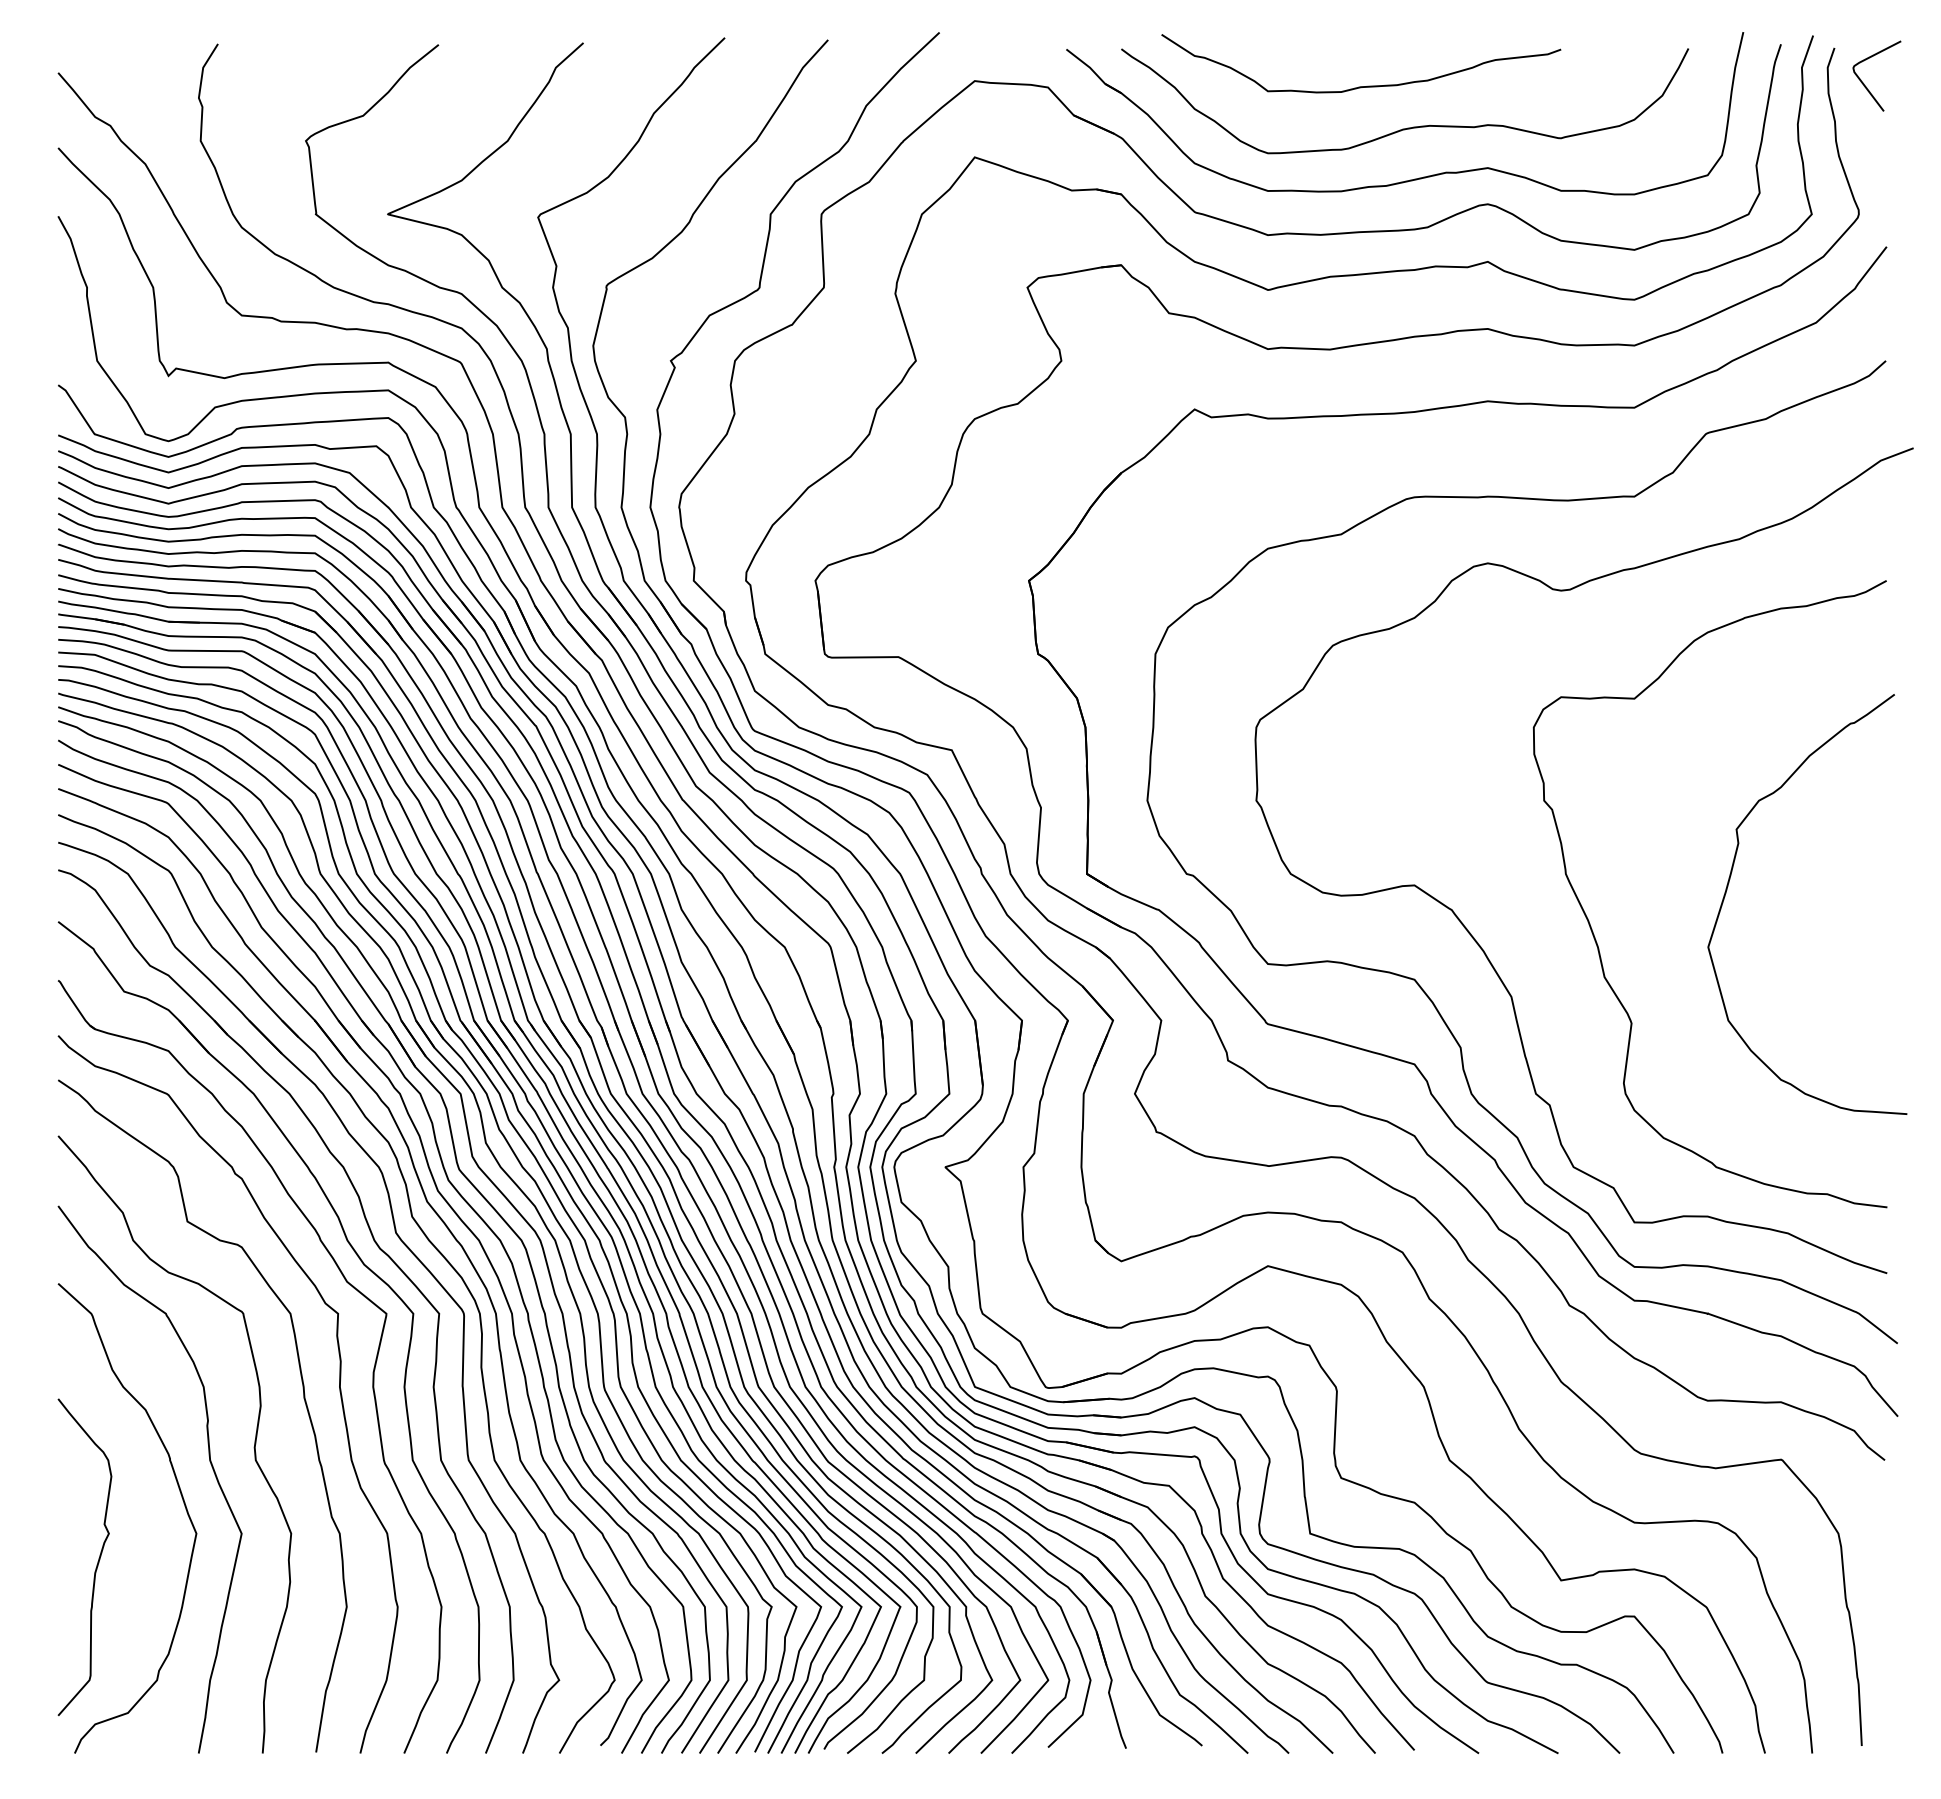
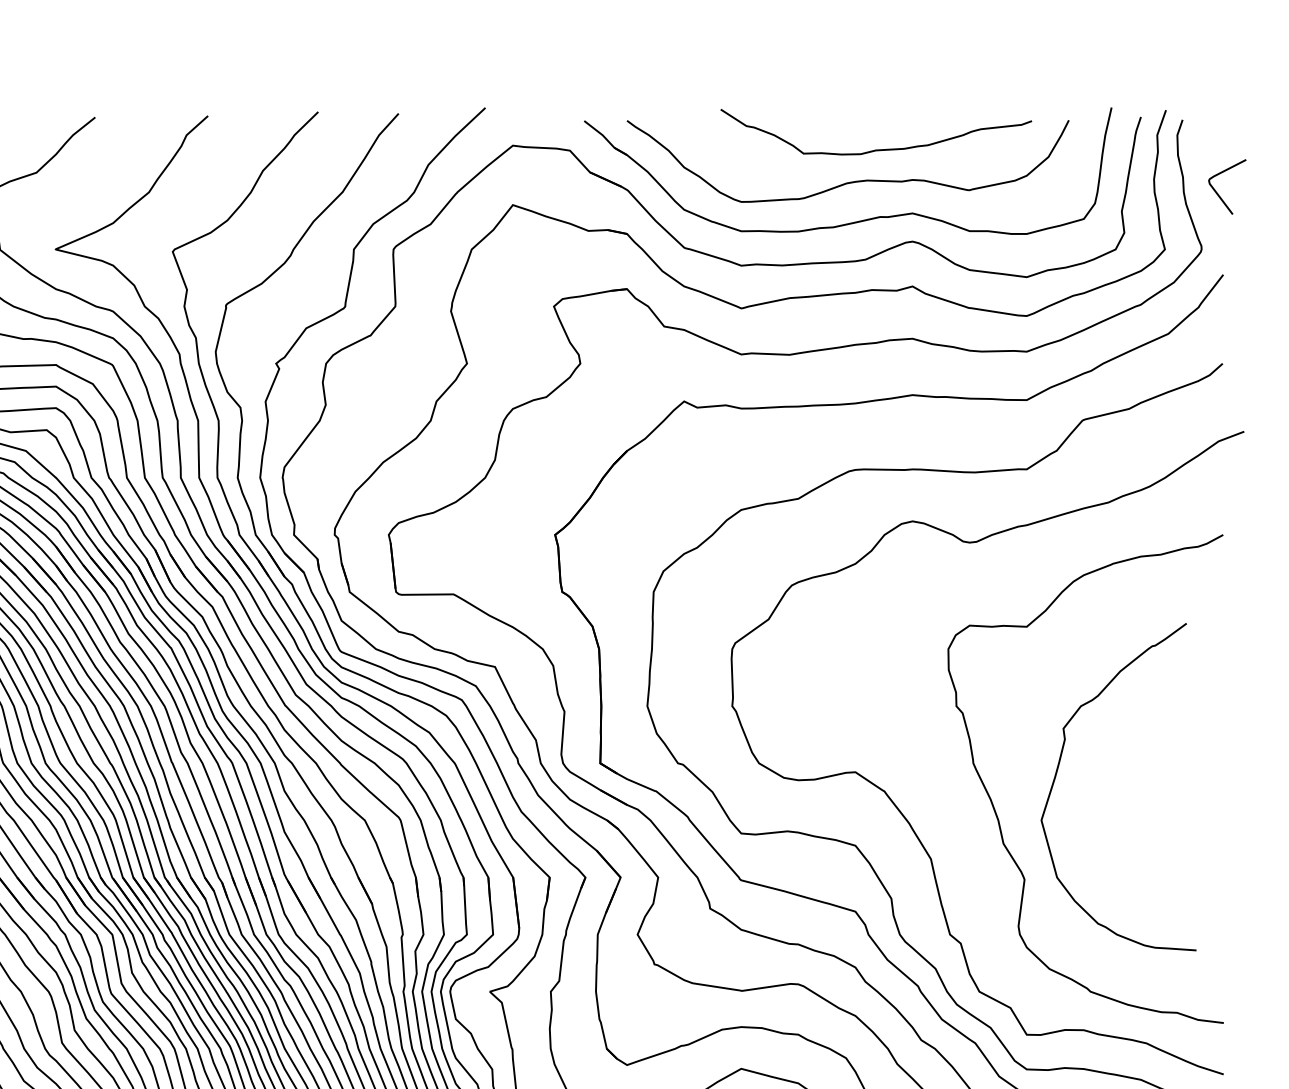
curve: (1864, 83) -> (1217, 192), moved
curve: (1367, 85) -> (881, 149), moved
curve: (1729, 883) -> (1057, 770), moved

